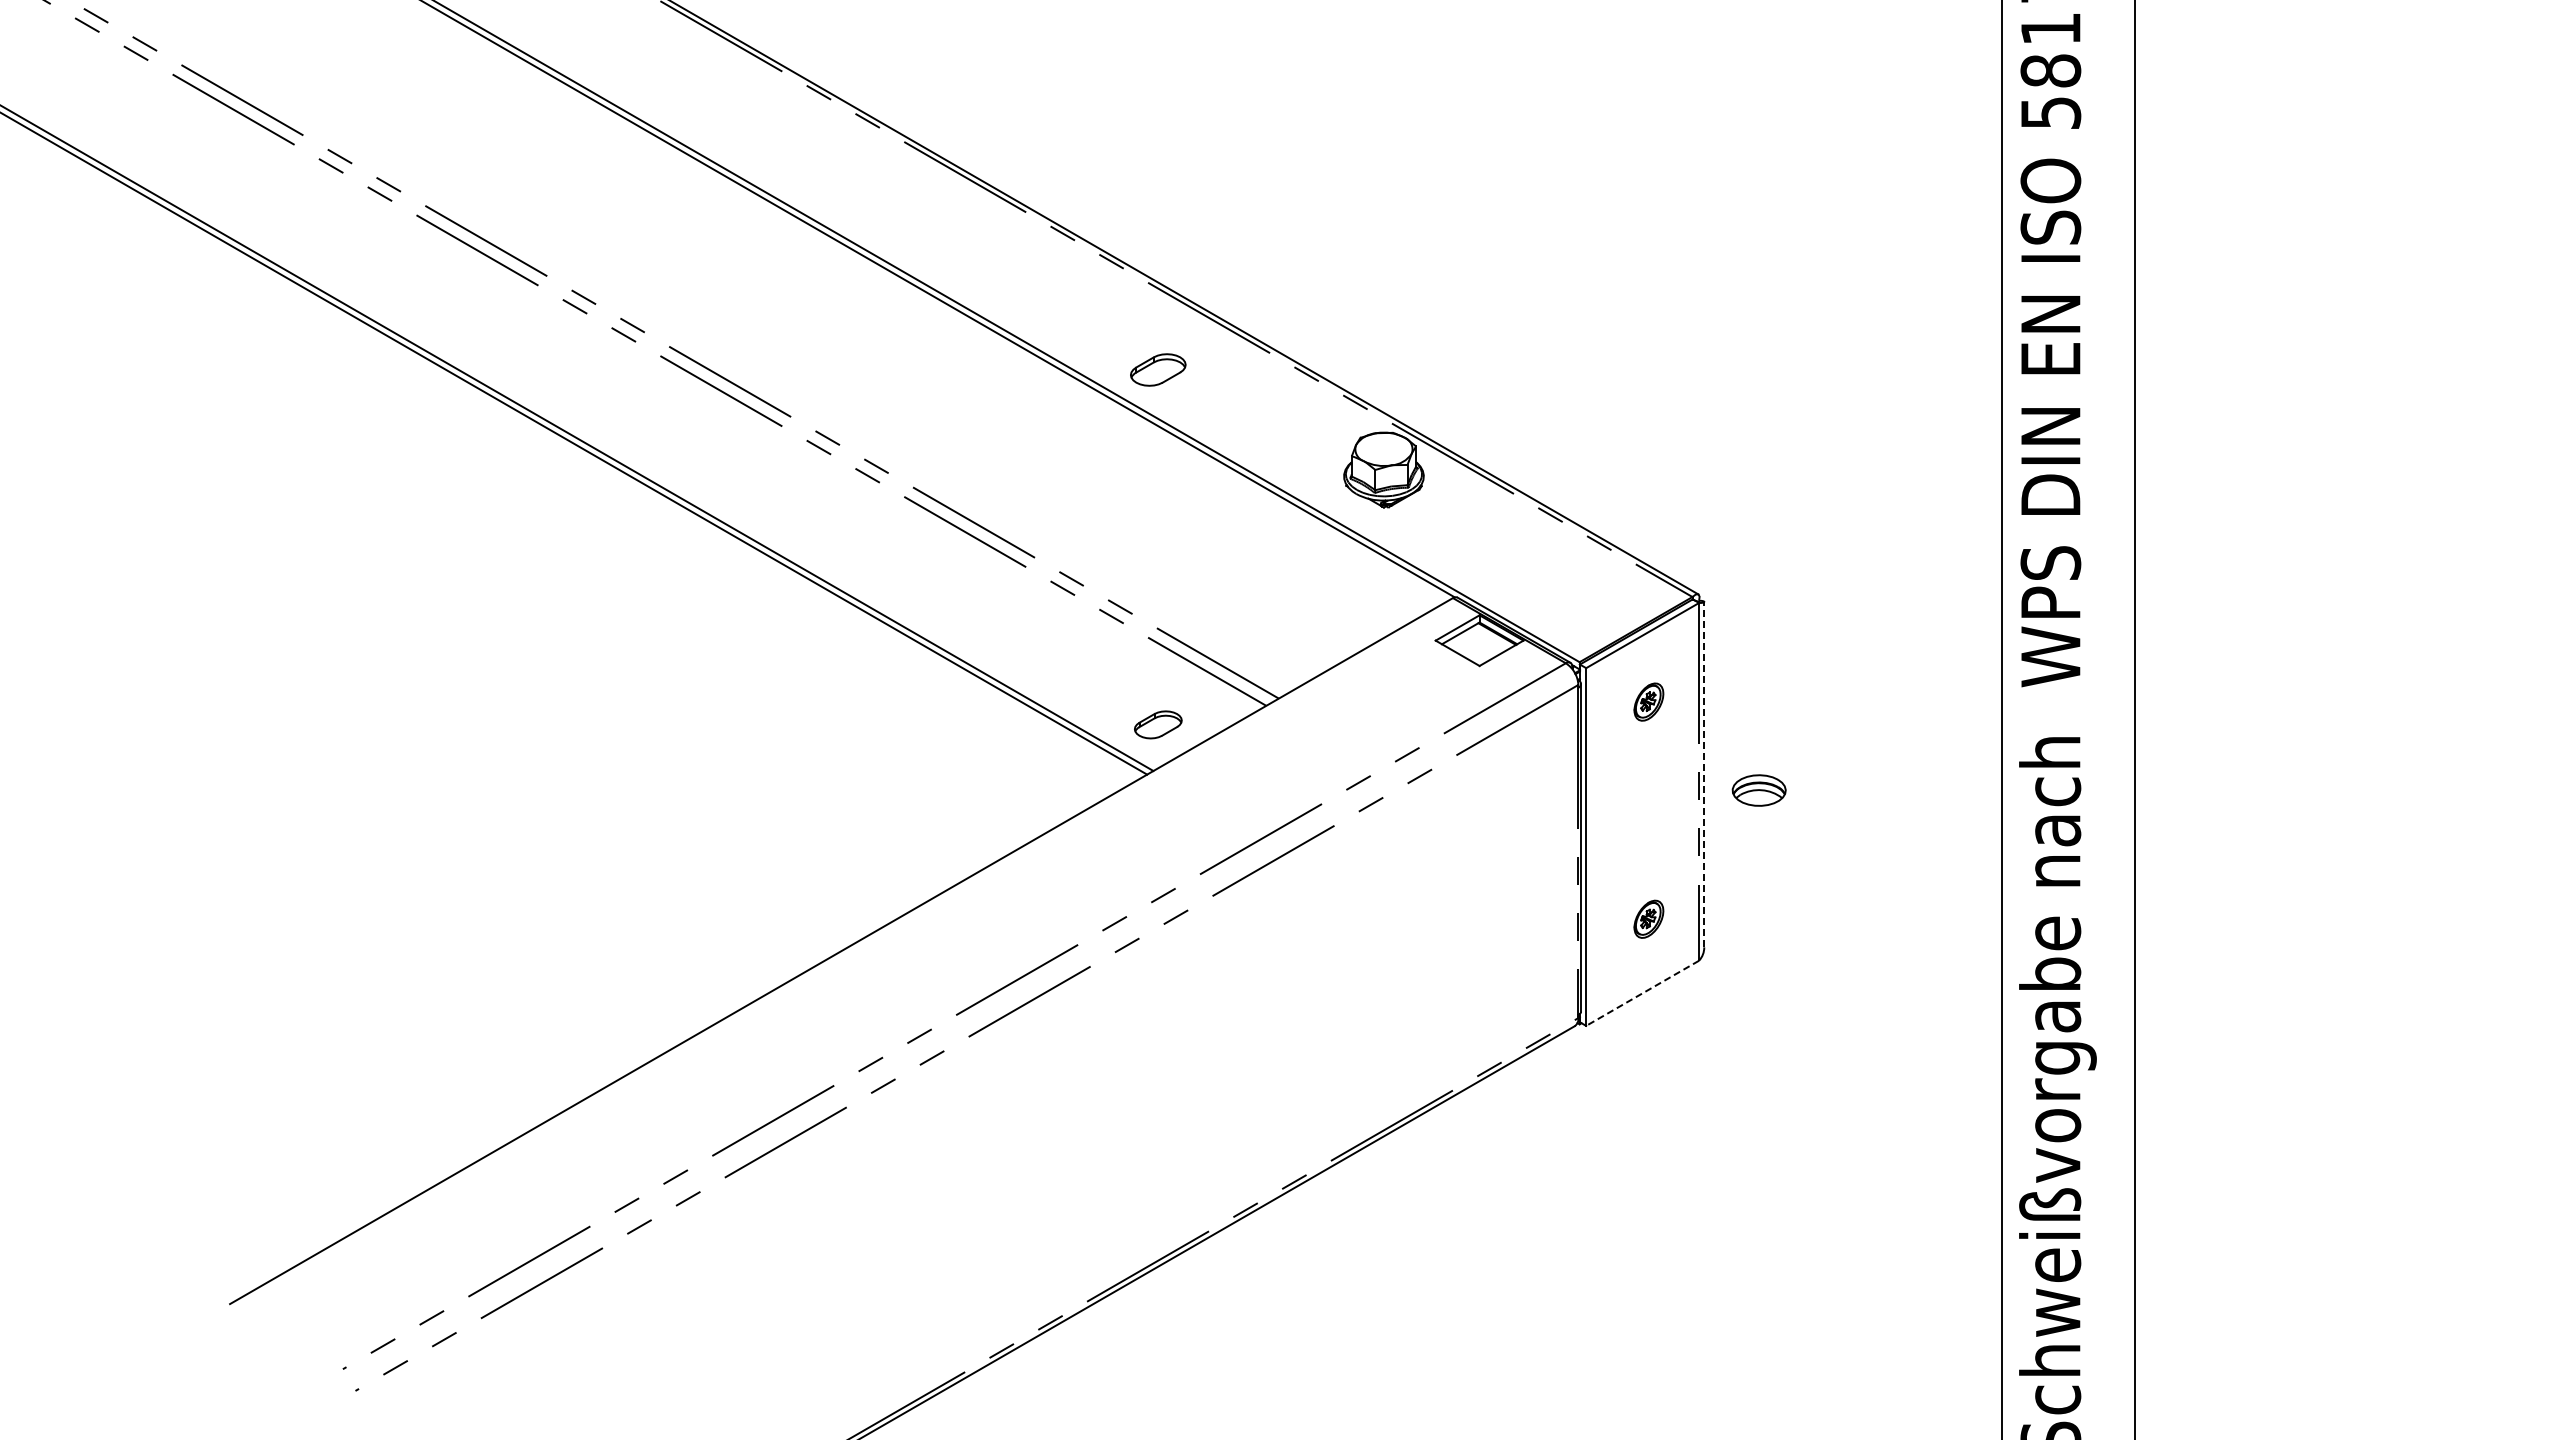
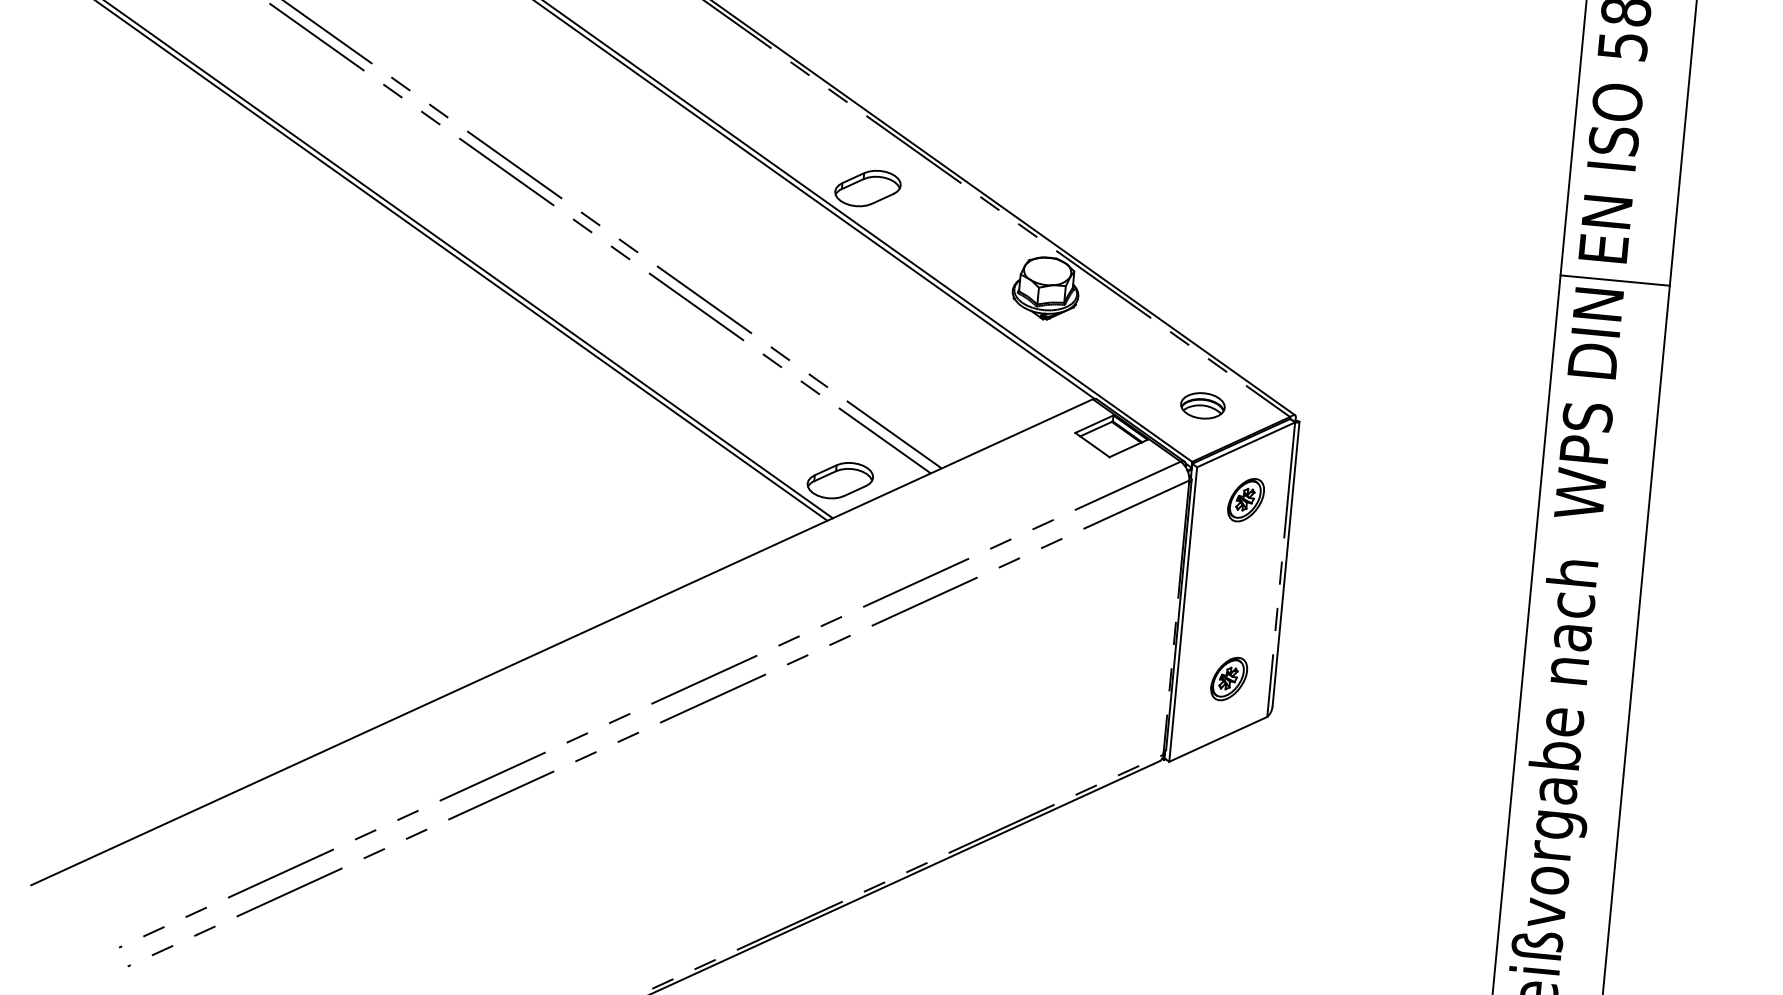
part: (1158, 369) -> (868, 188), size x1.43
line: (2067, 395) -> (1614, 280), added
part: (1648, 701) -> (1245, 499), size x1.43
part: (1158, 724) -> (840, 480), size x1.67
line: (1704, 774) -> (1286, 564), dashed -> solid
part: (1758, 790) -> (1202, 405), moved
part: (1648, 918) -> (1228, 678), size x1.43
line: (1642, 993) -> (1218, 739), dashed -> solid

